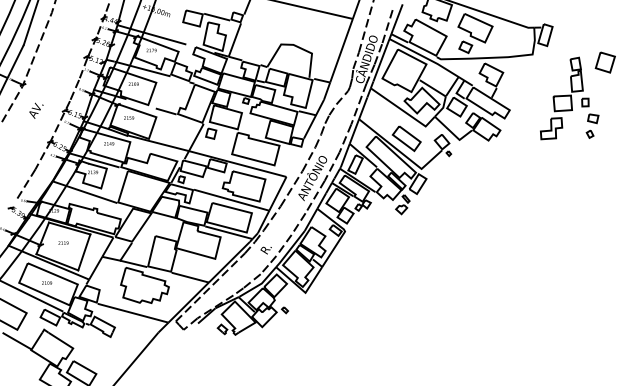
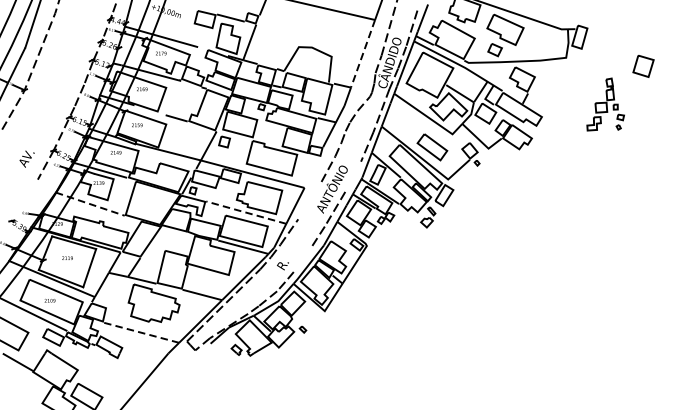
line: (341, 50) -> (363, 53), solid -> dashed
part: (569, 98) -> (605, 104), size x0.6
text: (36, 110) -> (27, 158), moved
line: (331, 166) -> (352, 176), removed
line: (26, 183) -> (28, 194), removed
line: (291, 188) -> (309, 200), removed
line: (85, 192) -> (90, 204), solid -> dashed
line: (231, 200) -> (246, 212), solid -> dashed
line: (283, 245) -> (301, 260), removed
line: (133, 313) -> (141, 333), solid -> dashed

